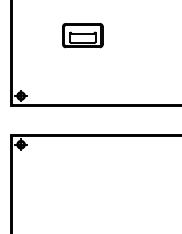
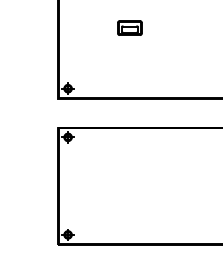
part: (82, 34) -> (129, 27), size x0.6

